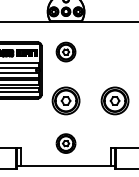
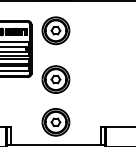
part: (65, 51) -> (55, 30), size x1.43
part: (114, 100) -> (104, 79), removed
part: (65, 143) -> (55, 122), size x1.43

